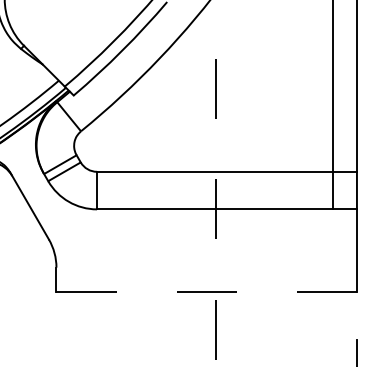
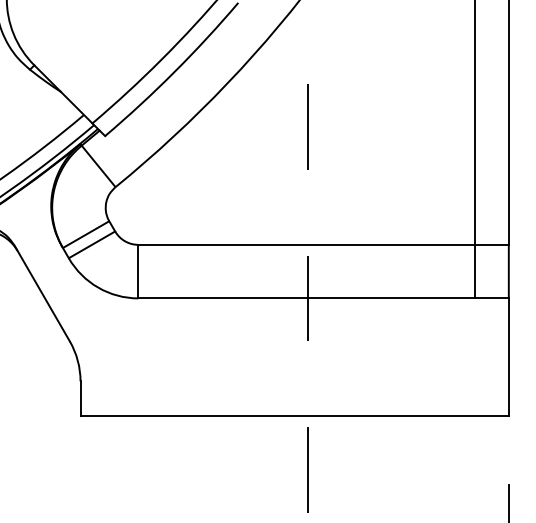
line: (206, 292) -> (294, 416), dashed -> solid

